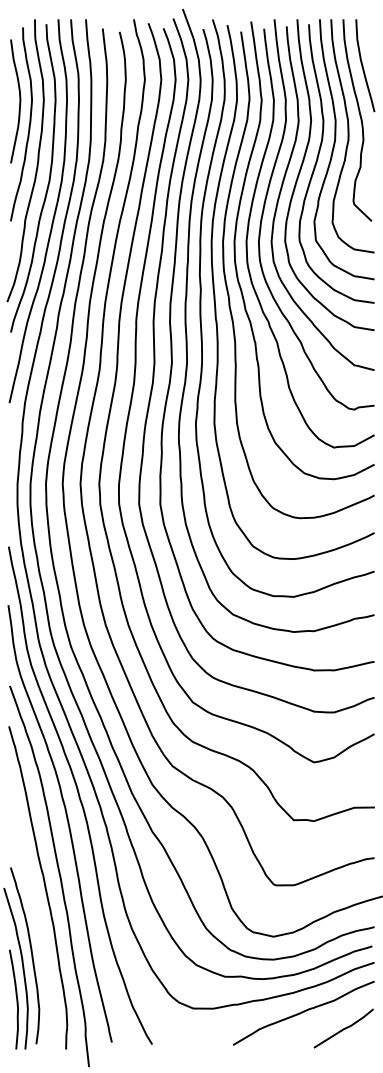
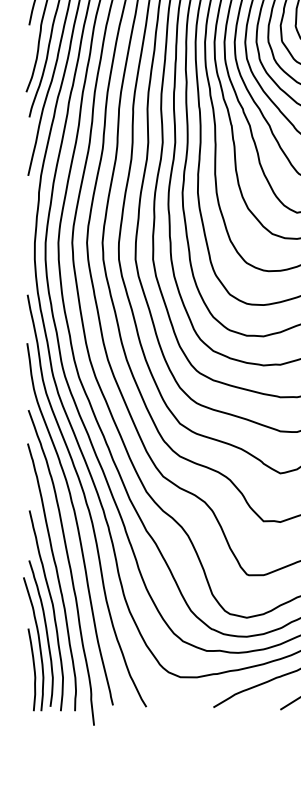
curve: (39, 928) -> (53, 610), added

